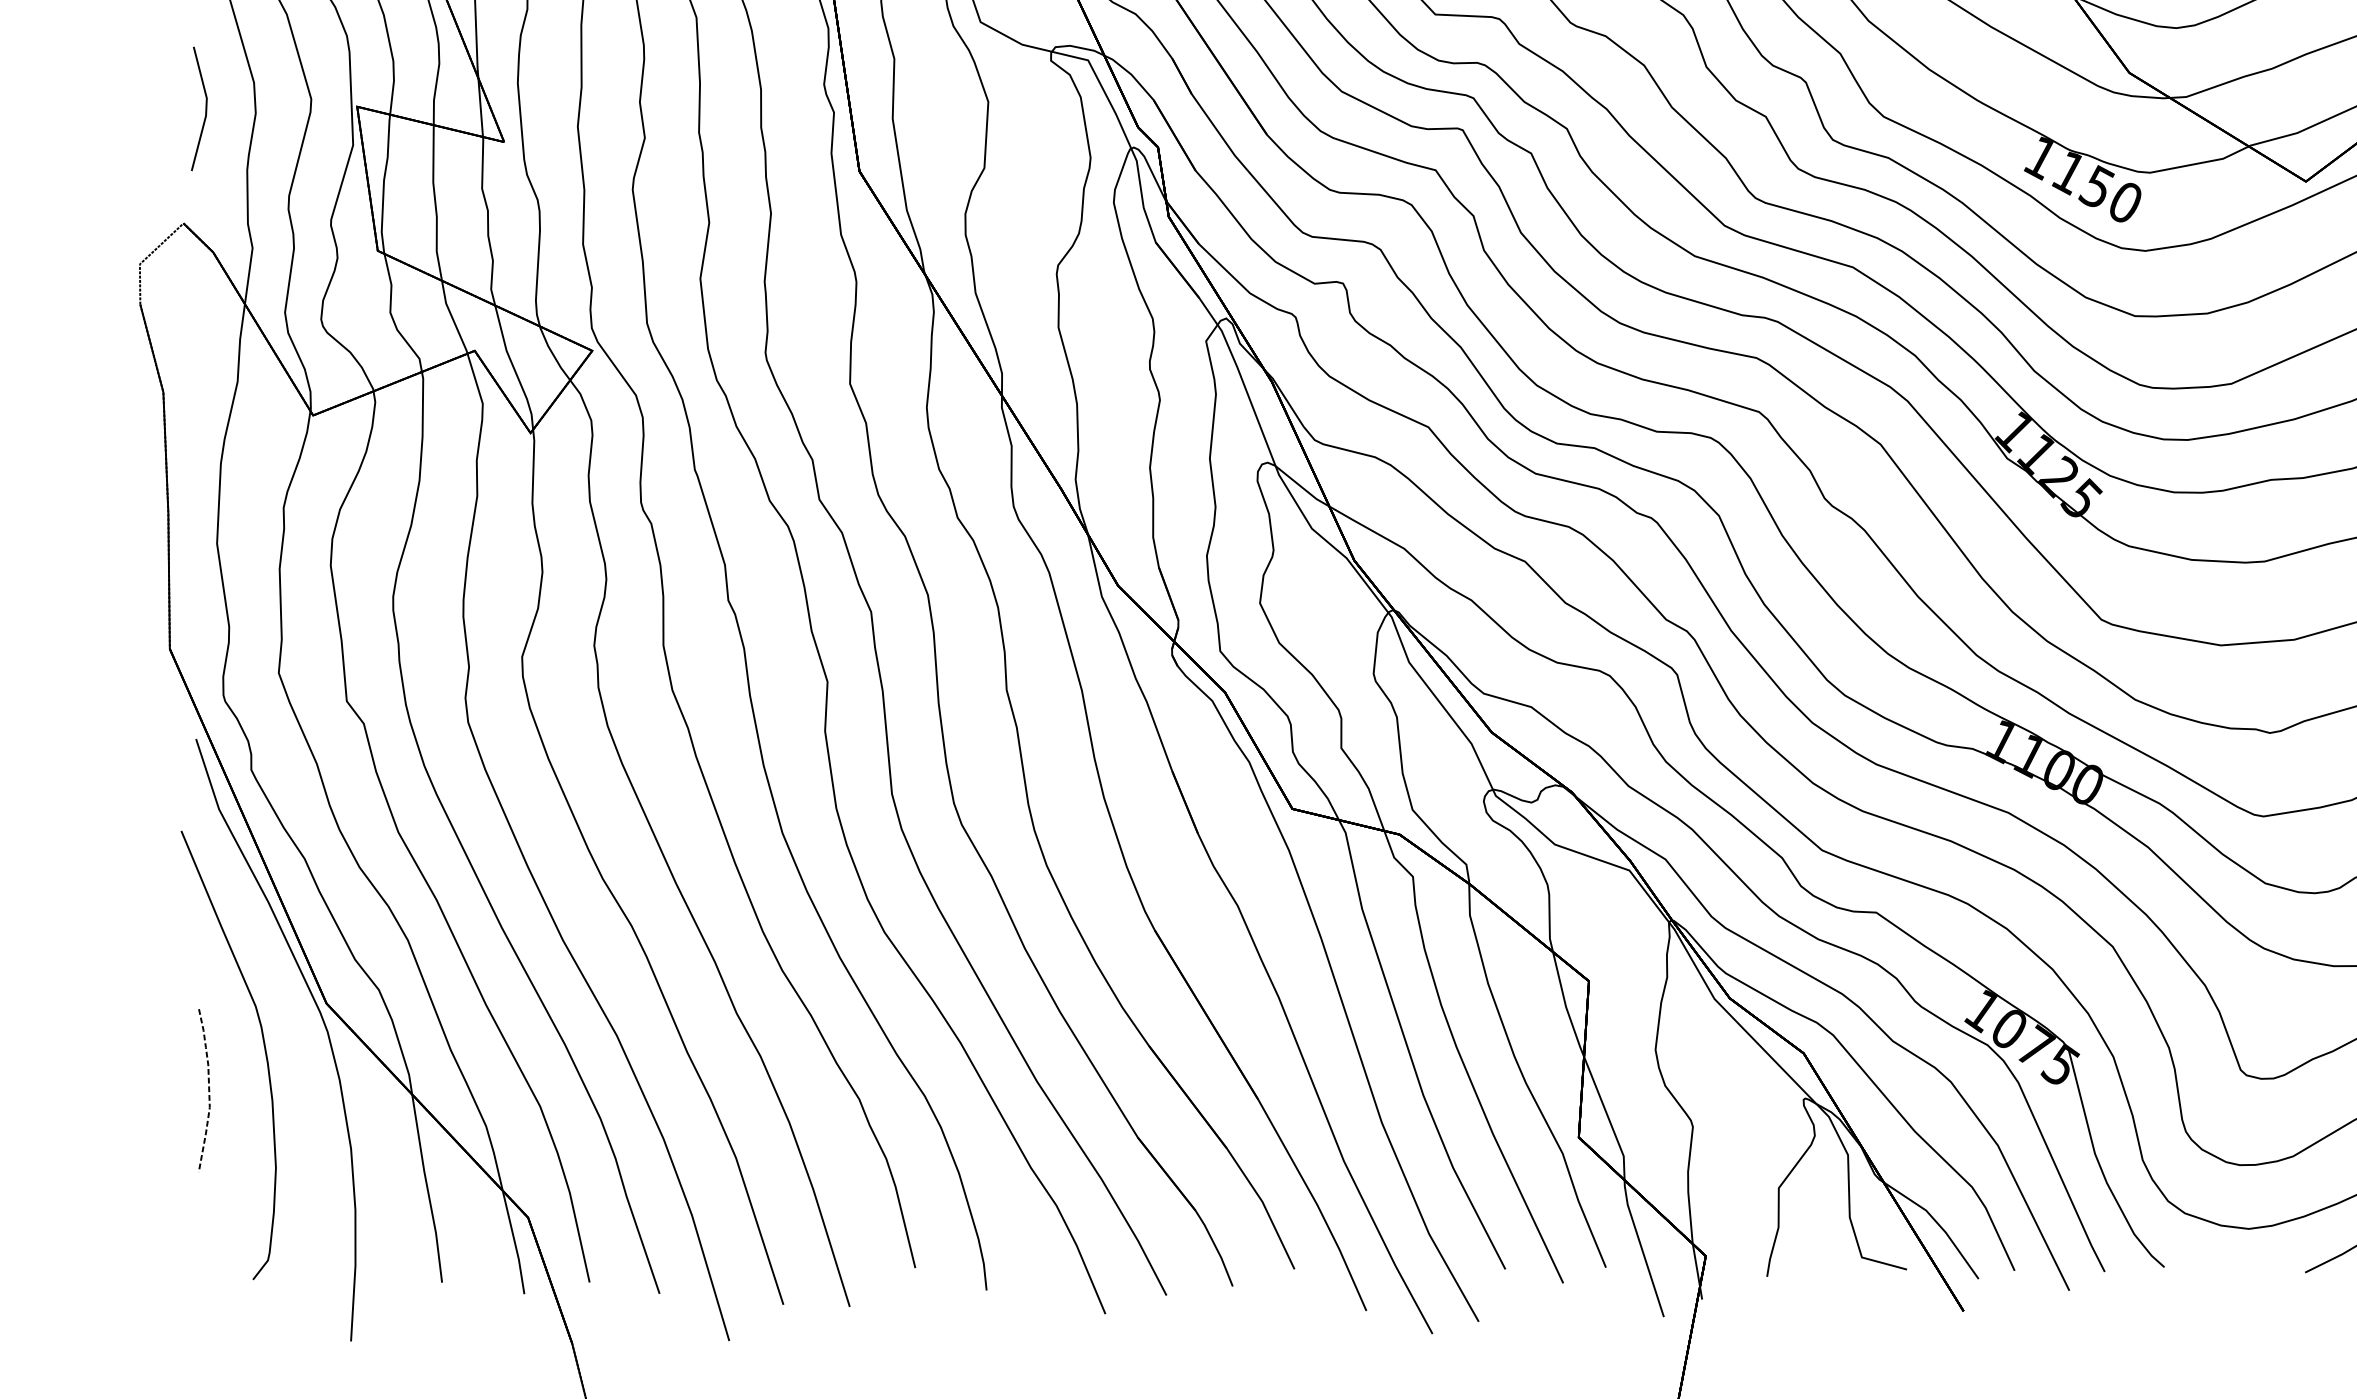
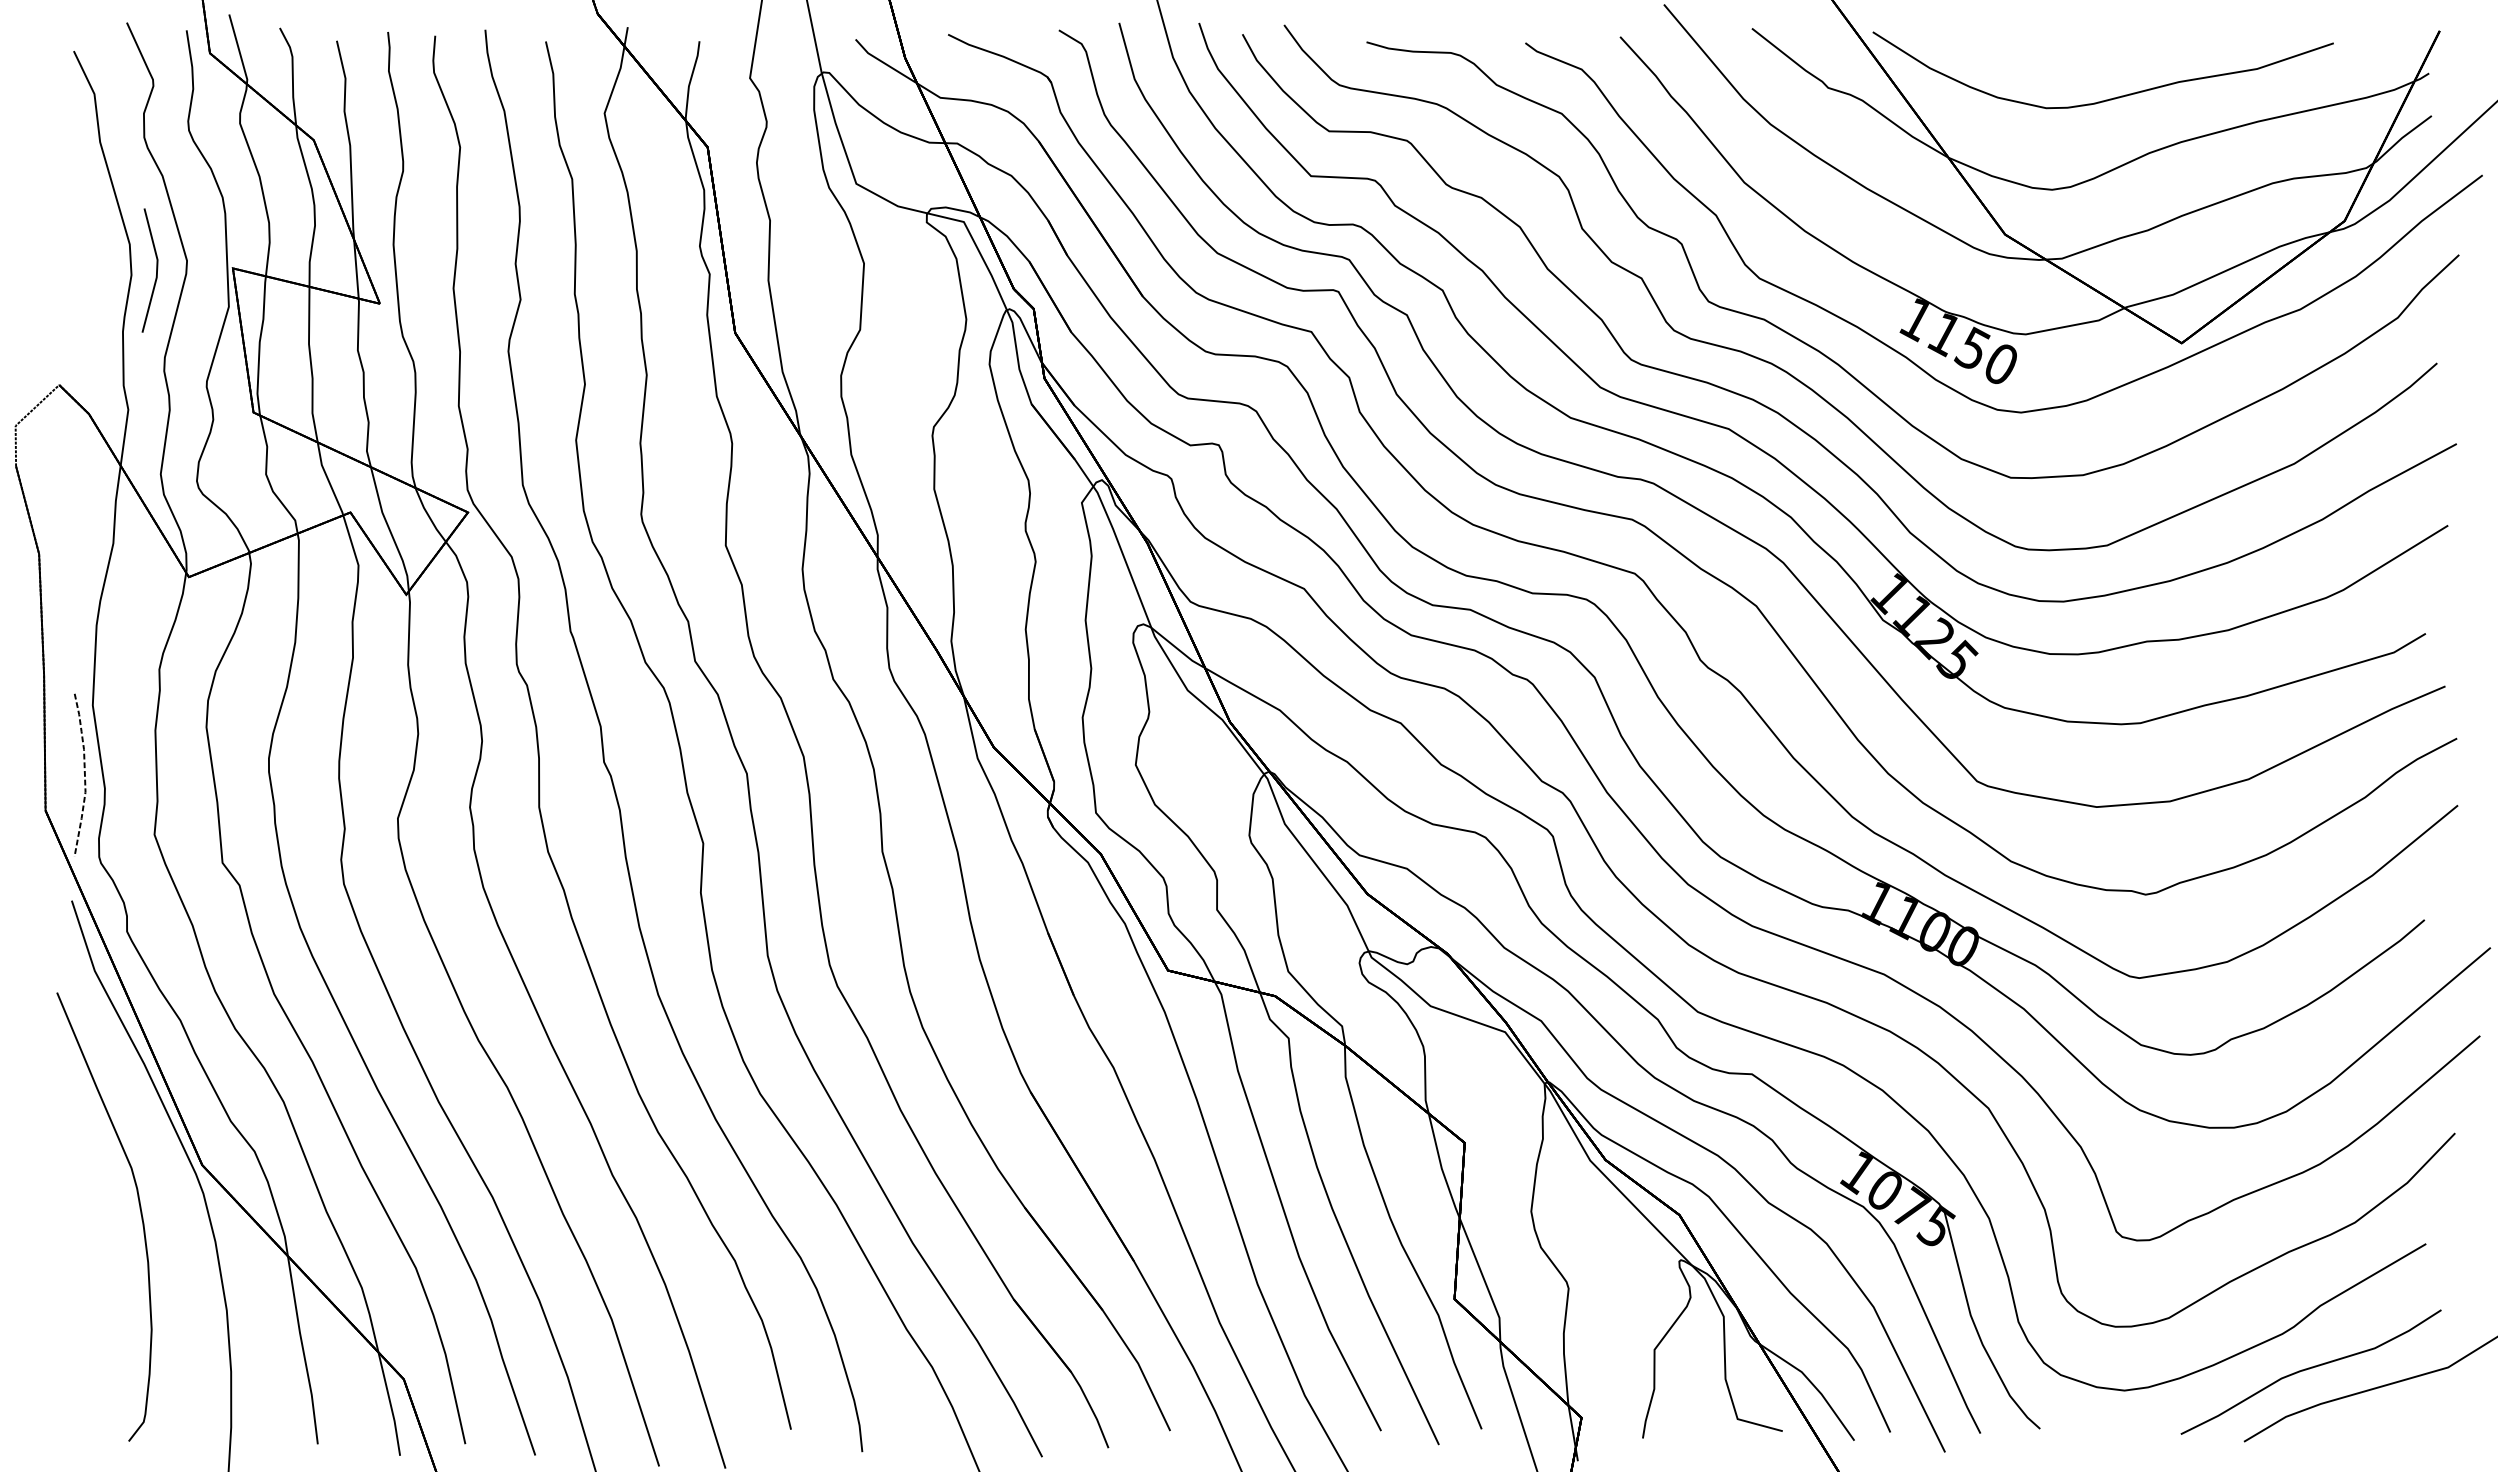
line: (205, 108) -> (156, 270), moved
curve: (207, 1086) -> (83, 771), moved

